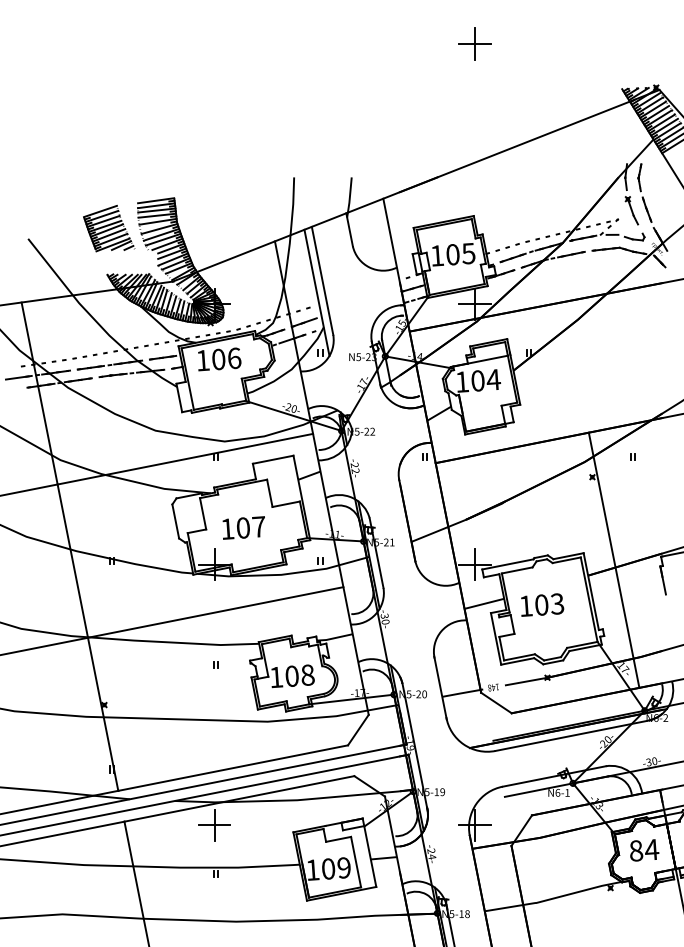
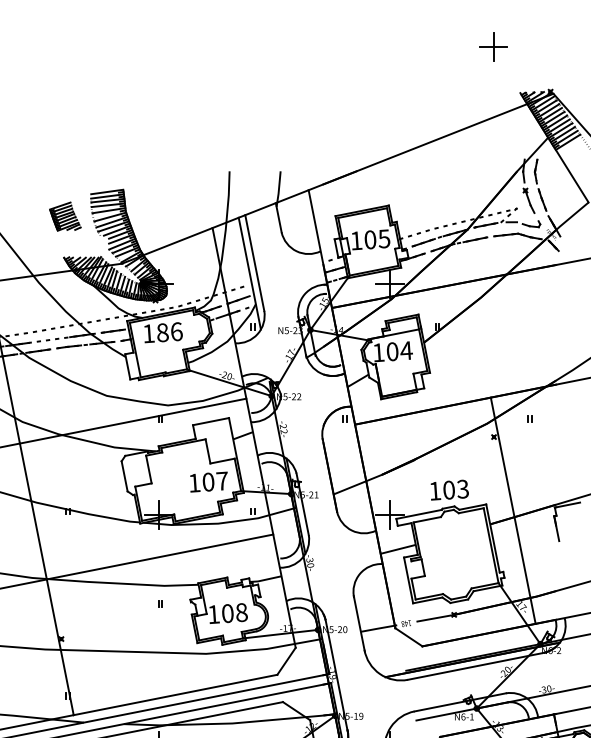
part: (474, 43) -> (493, 46), moved
part: (109, 228) -> (65, 216), size x0.7
text: (218, 359) -> (162, 332), 106 -> 186
line: (90, 367) -> (49, 339), removed
text: (243, 527) -> (208, 481), moved
text: (542, 604) -> (449, 489), moved

